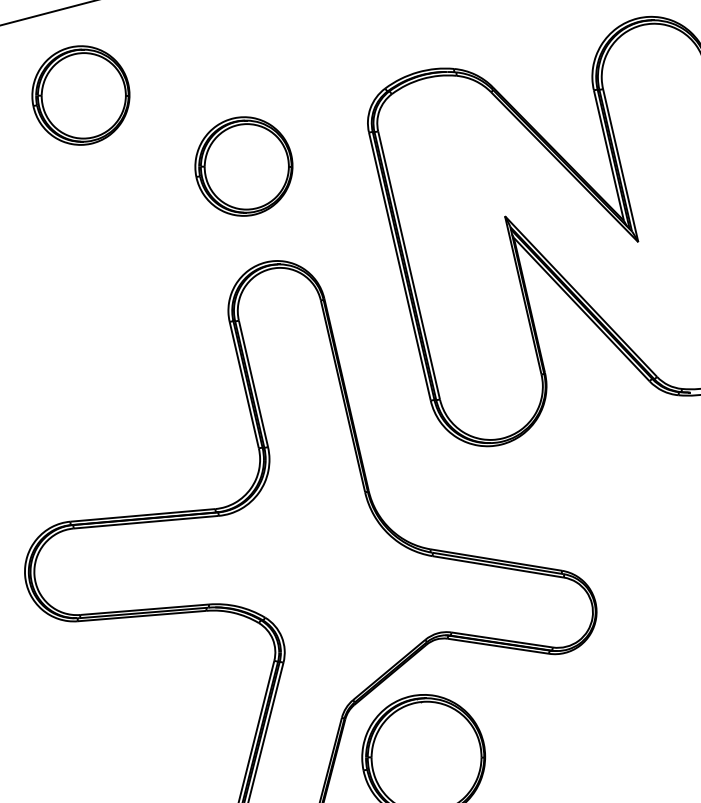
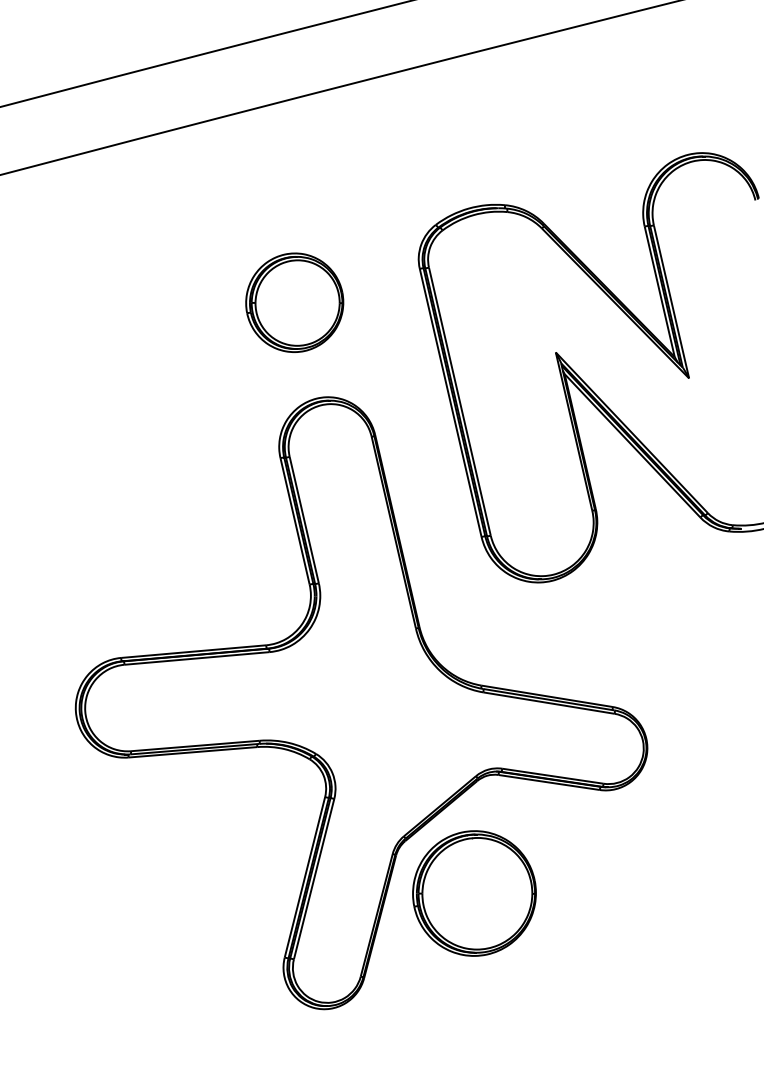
part: (80, 95) -> (131, 231), removed

